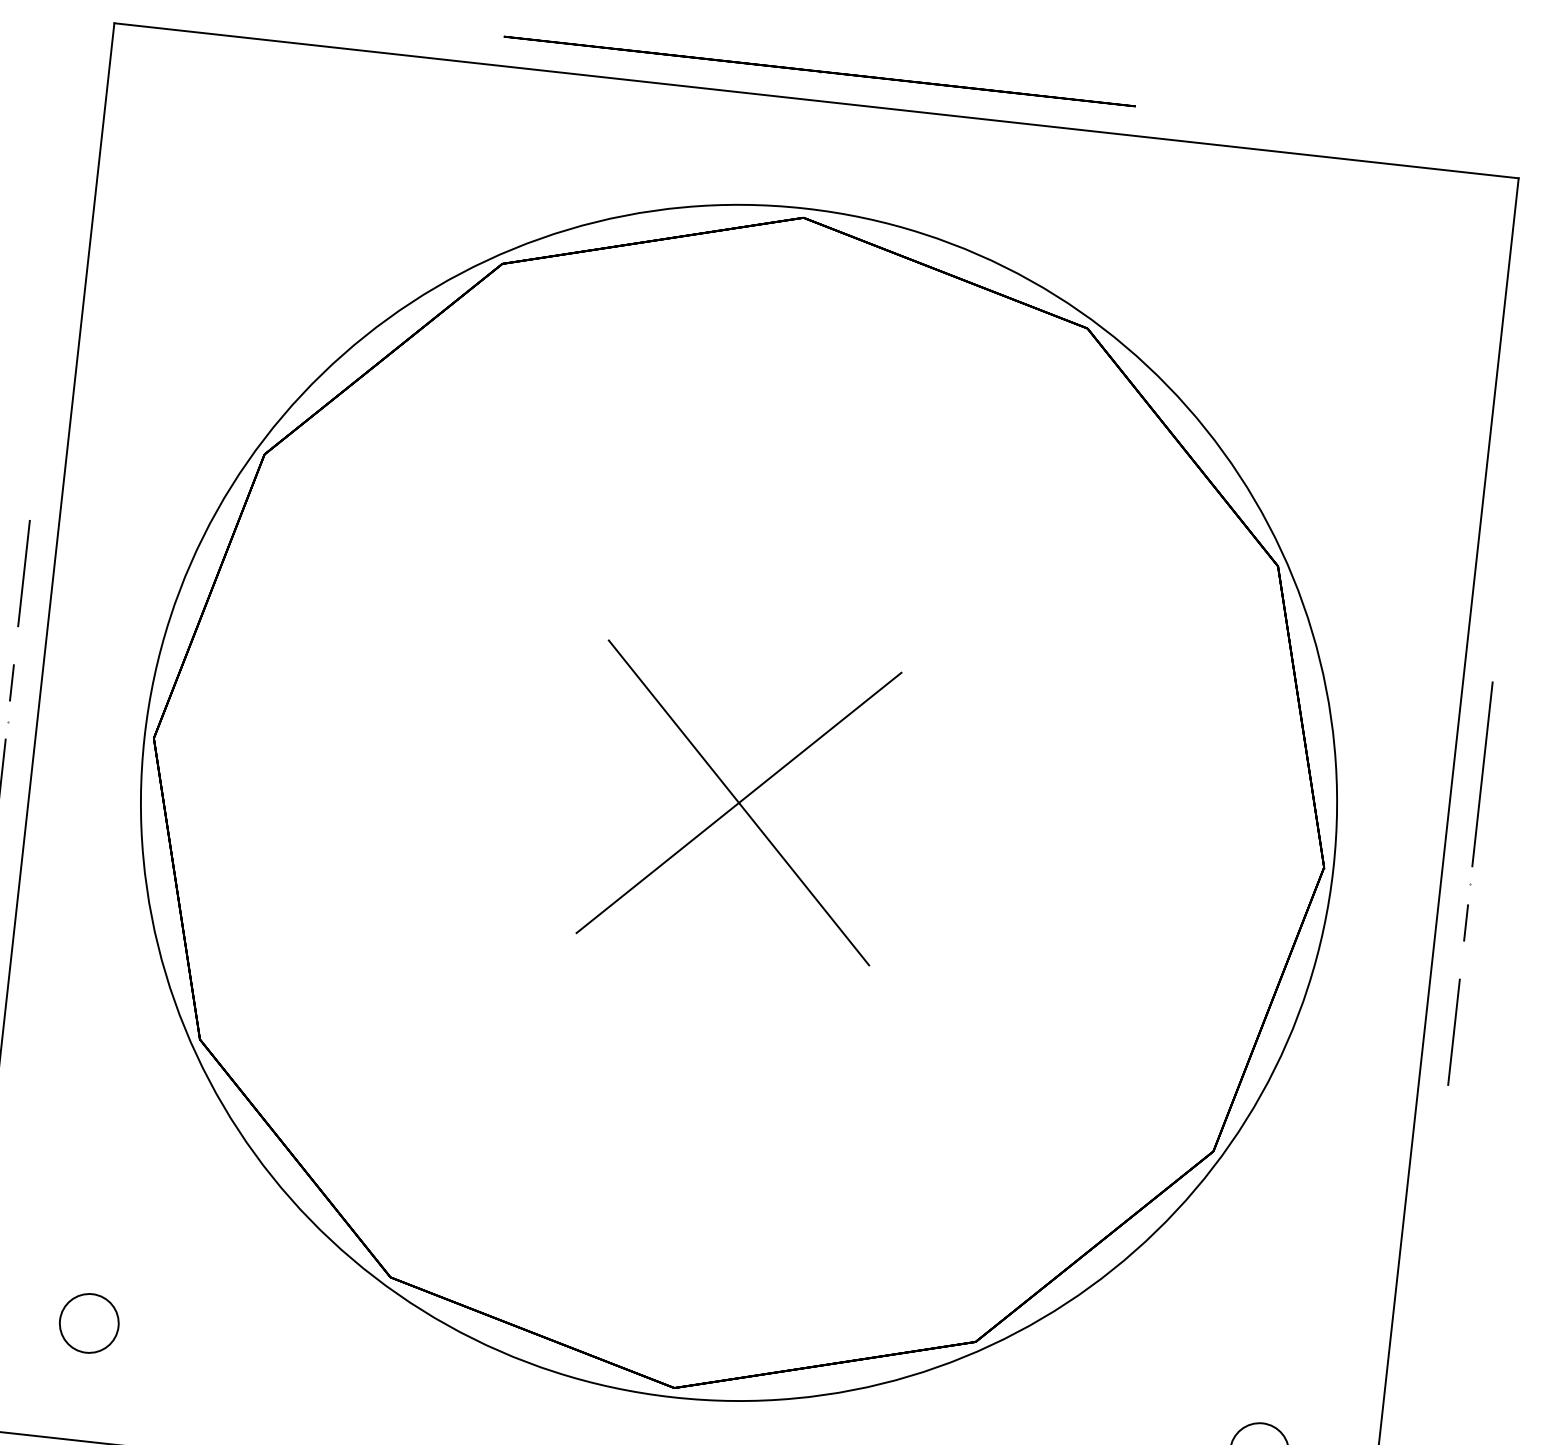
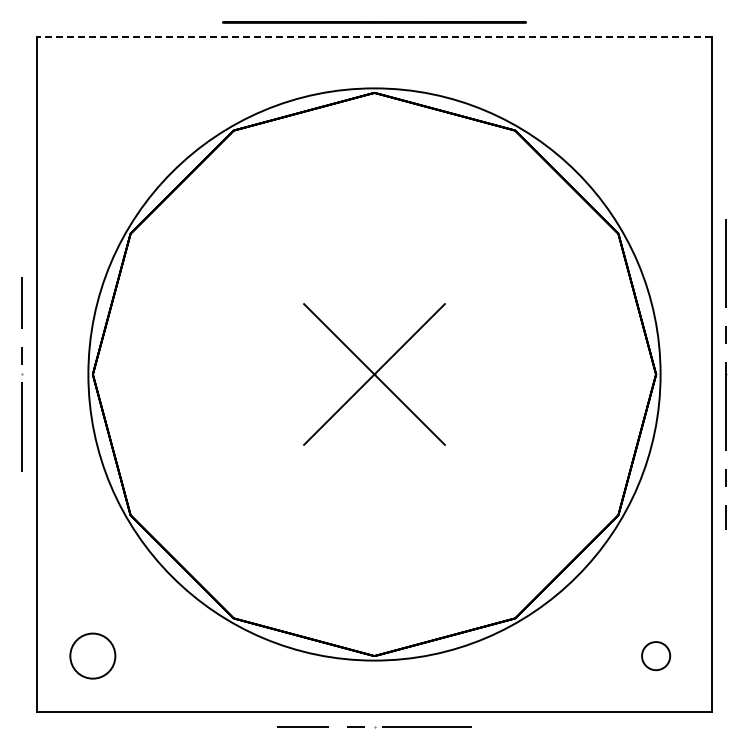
line: (816, 100) -> (374, 36), solid -> dashed
part: (1472, 883) -> (727, 374), size x1.6
circle: (88, 1324) -> (92, 656), size x1.6

